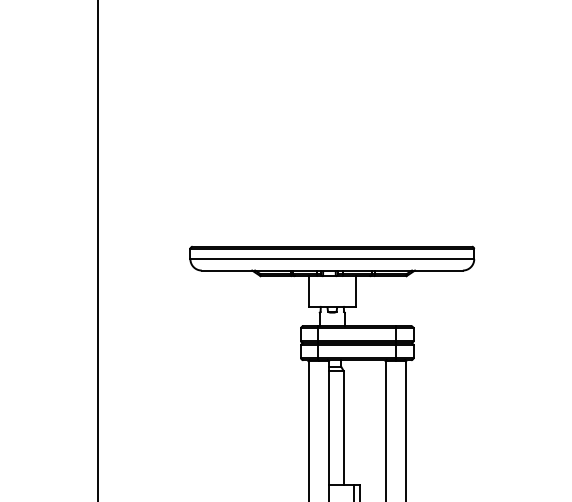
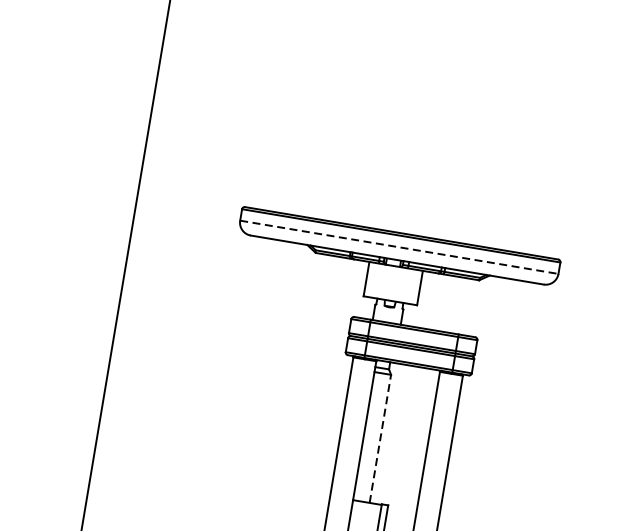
line: (332, 259) -> (399, 247), solid -> dashed
line: (343, 427) -> (380, 438), solid -> dashed

